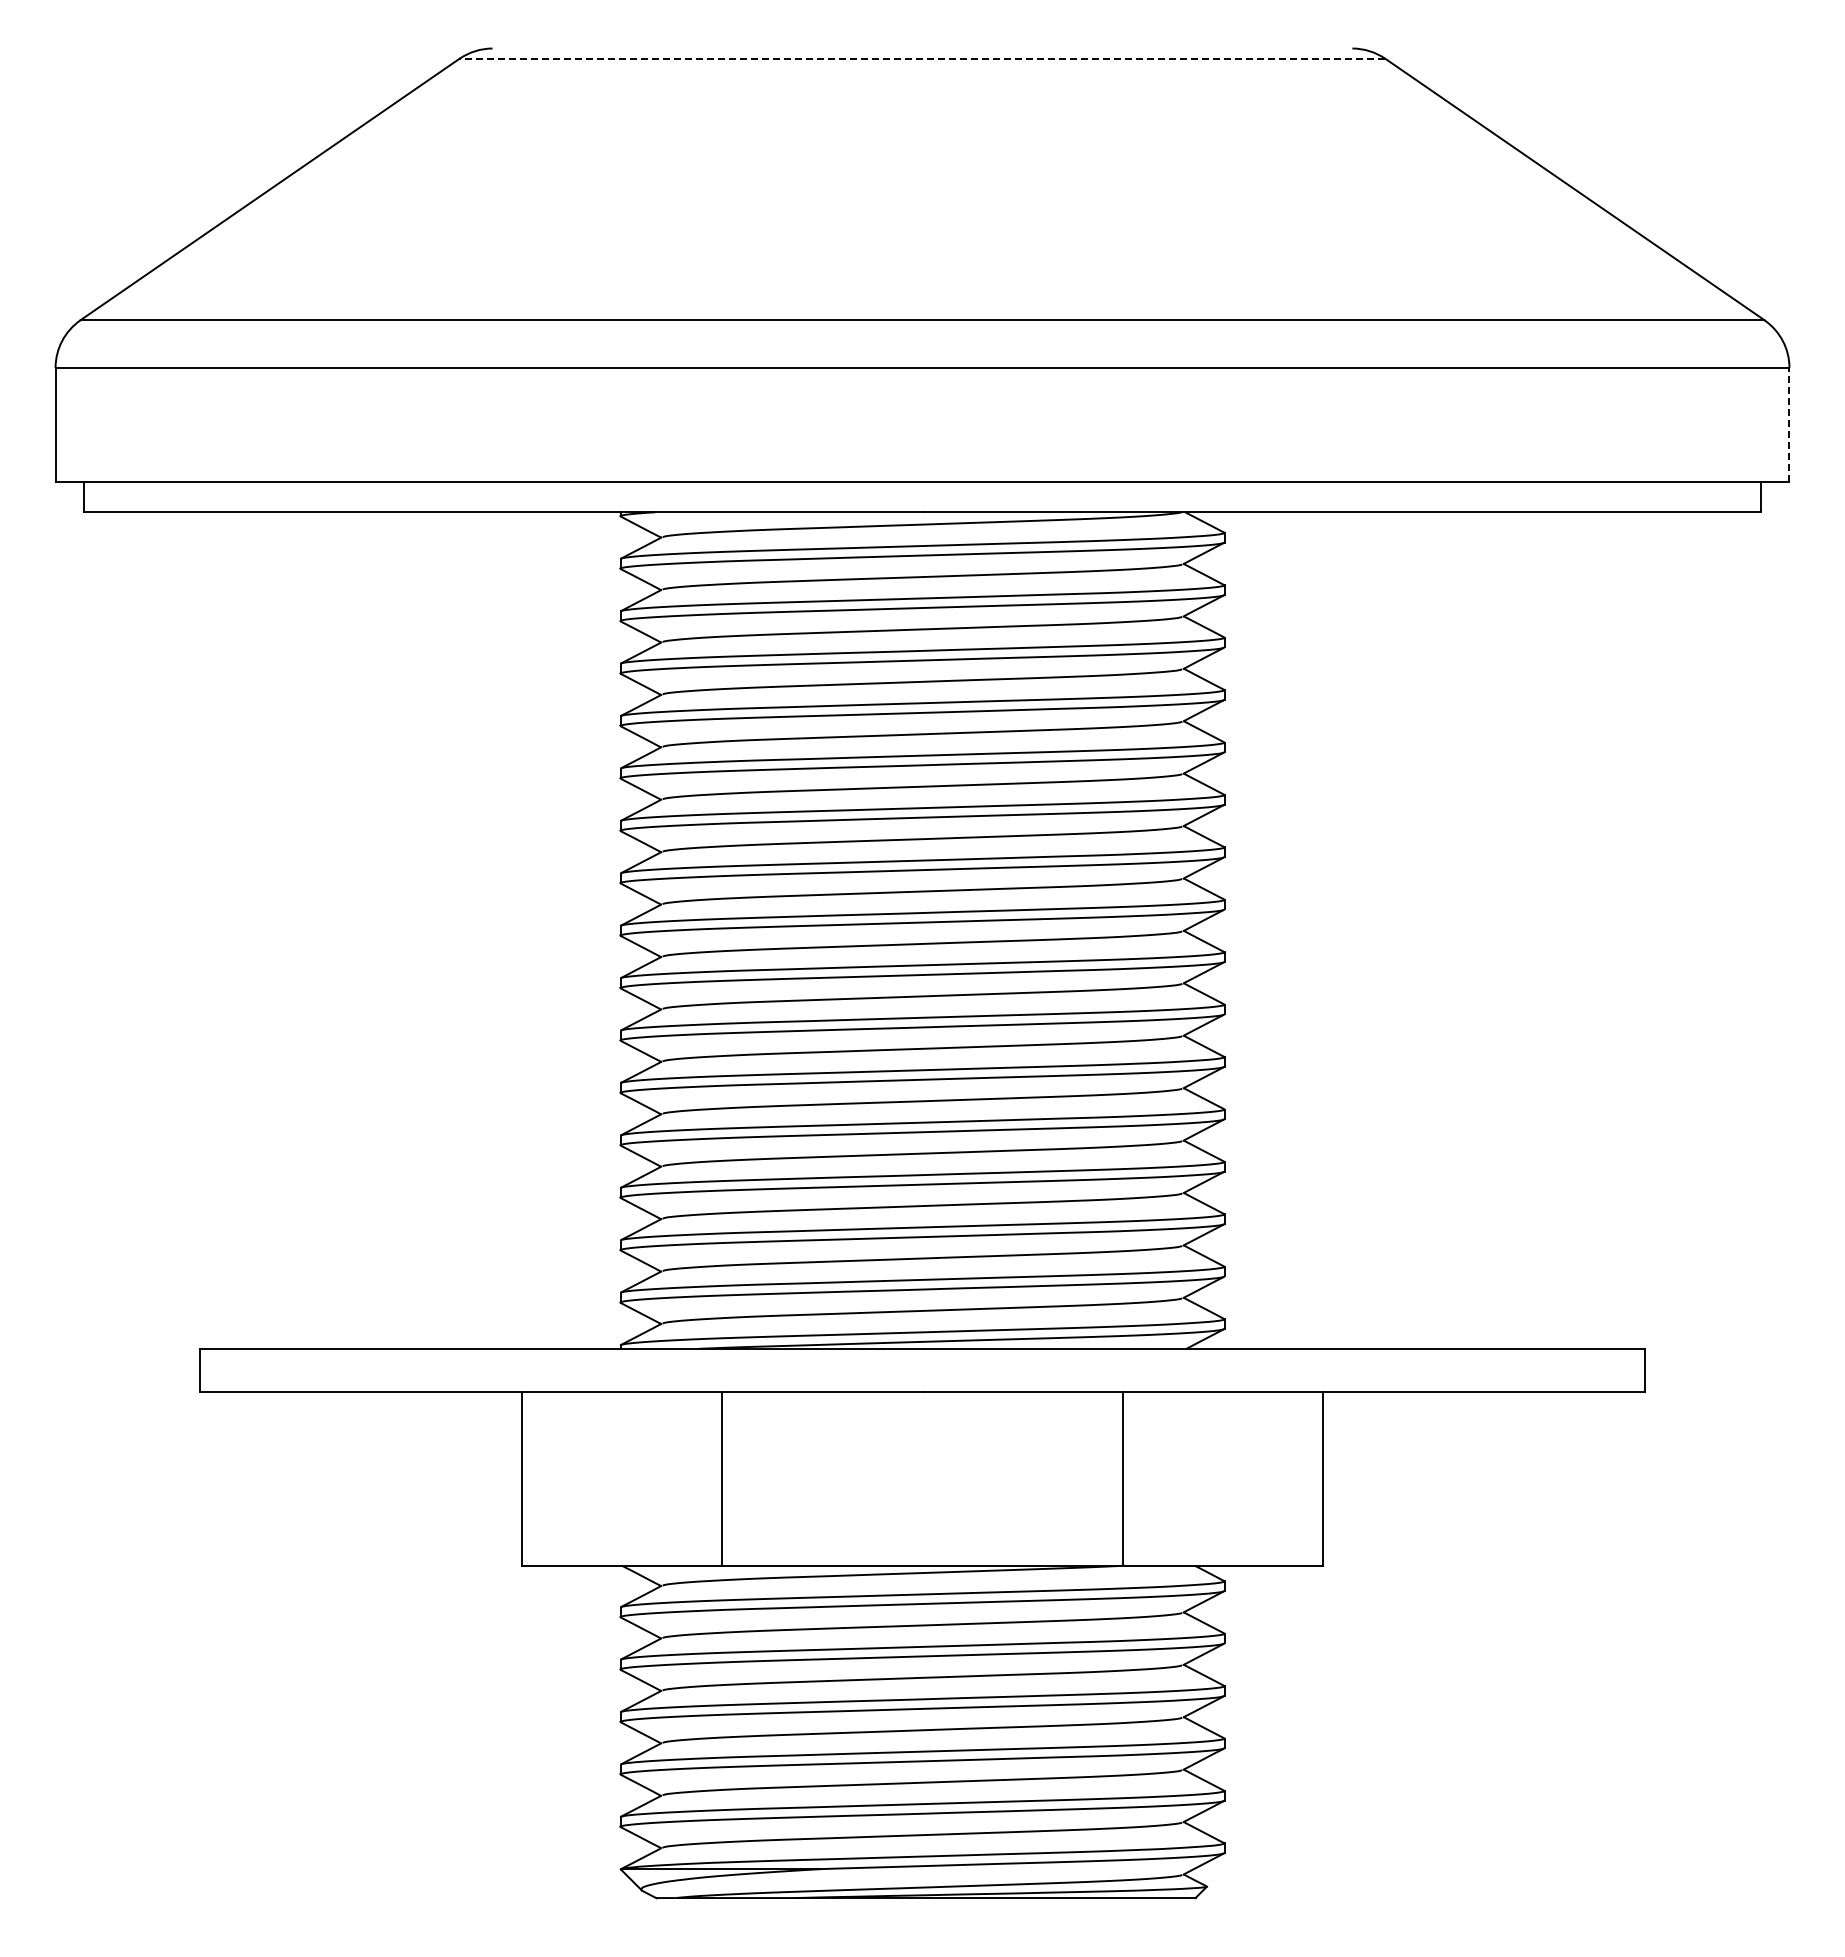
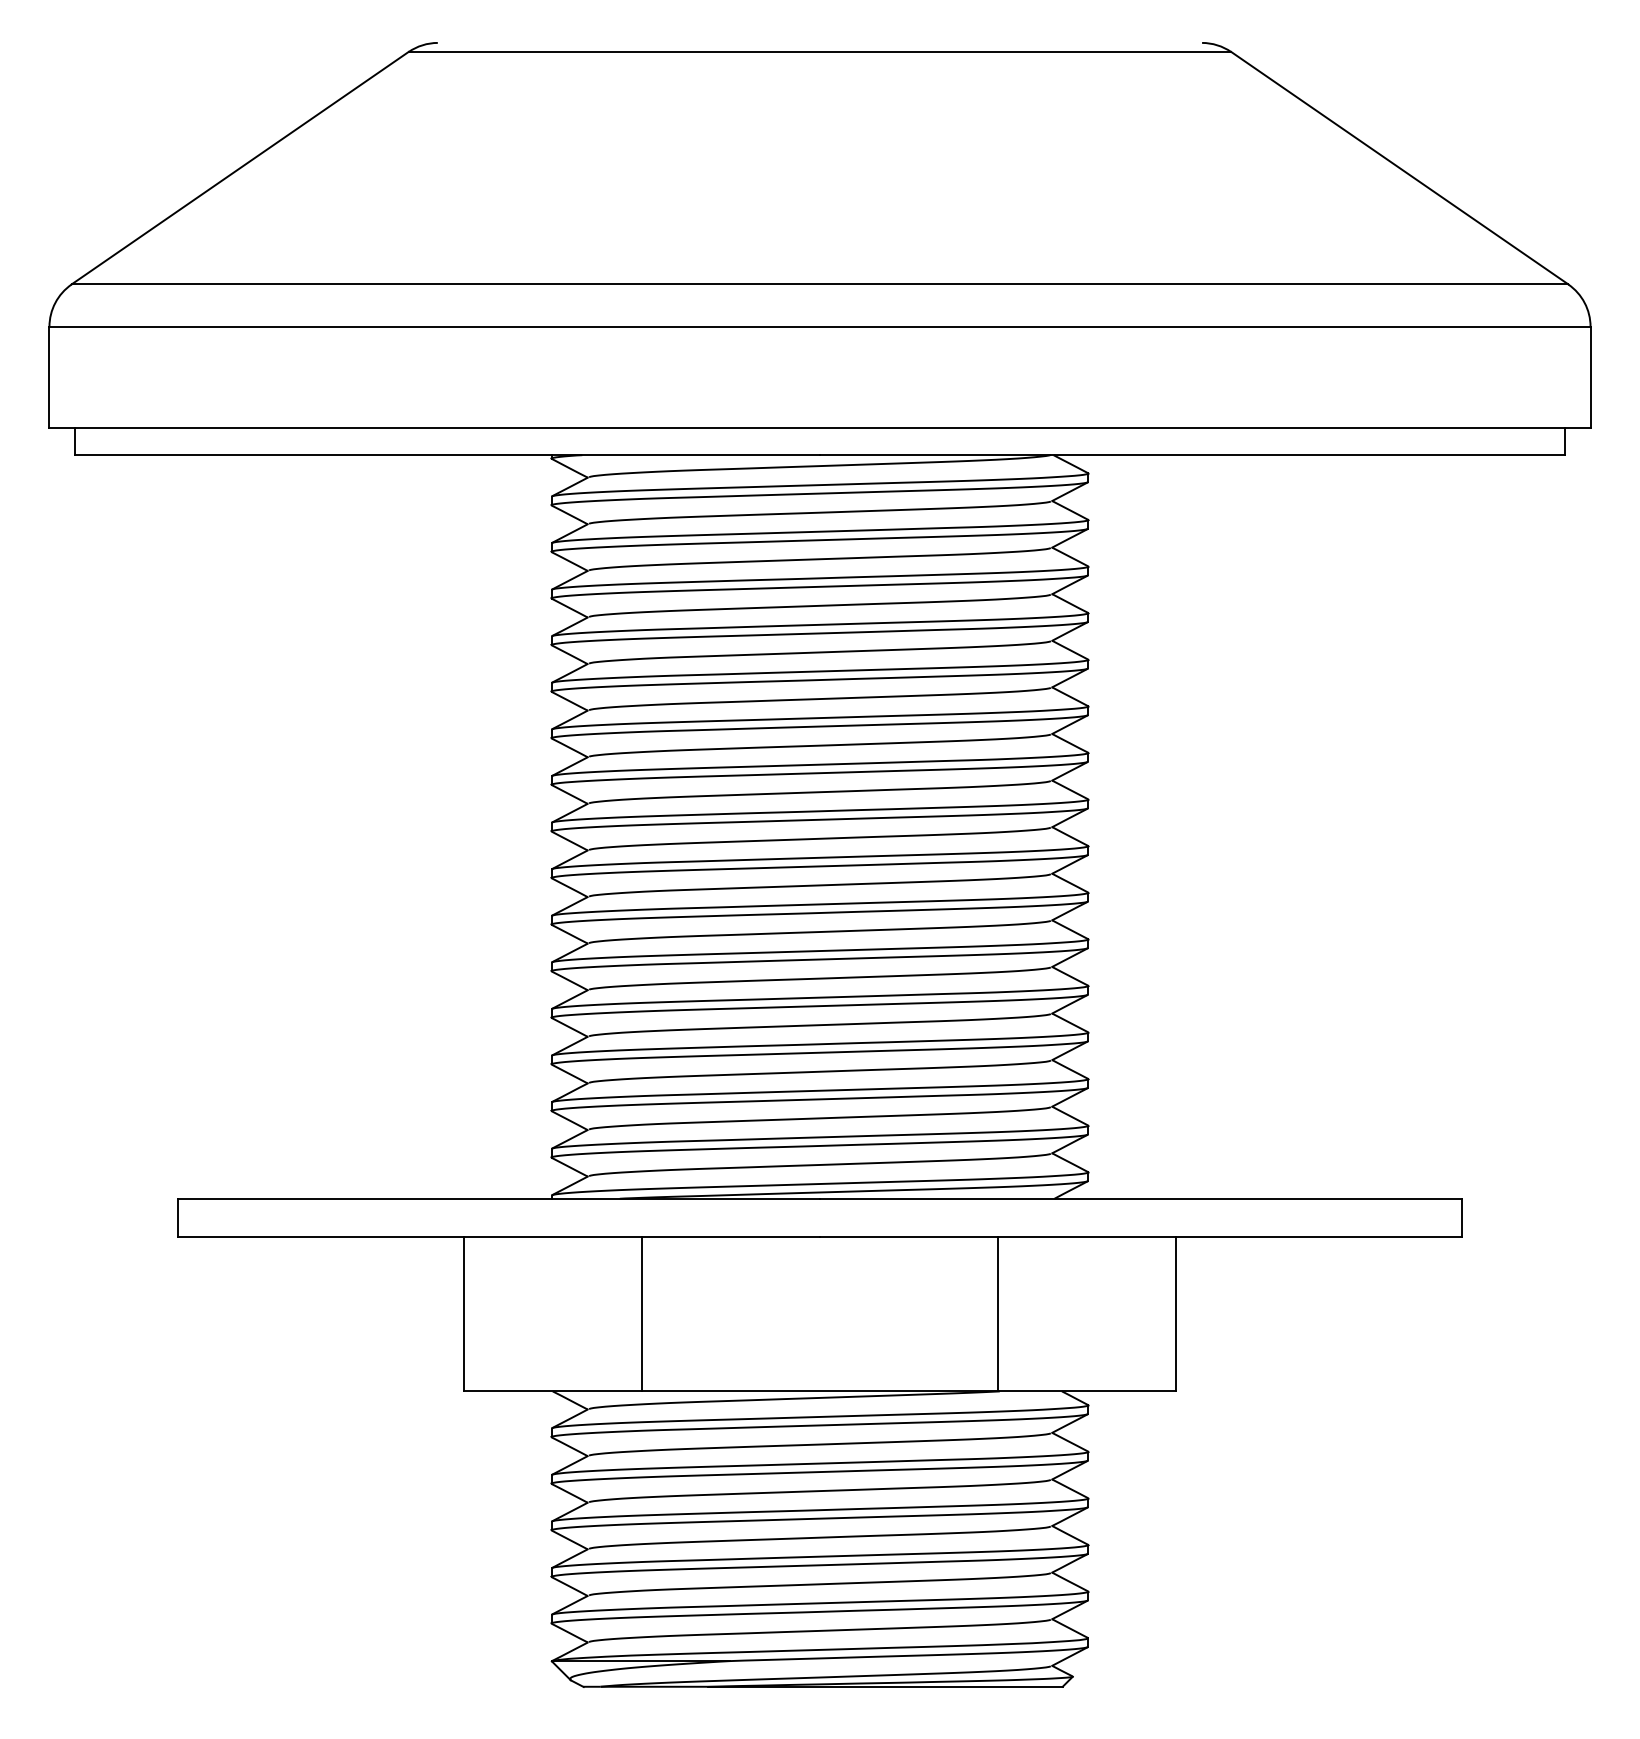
line: (922, 58) -> (820, 51), dashed -> solid
line: (1789, 424) -> (1590, 377), dashed -> solid

